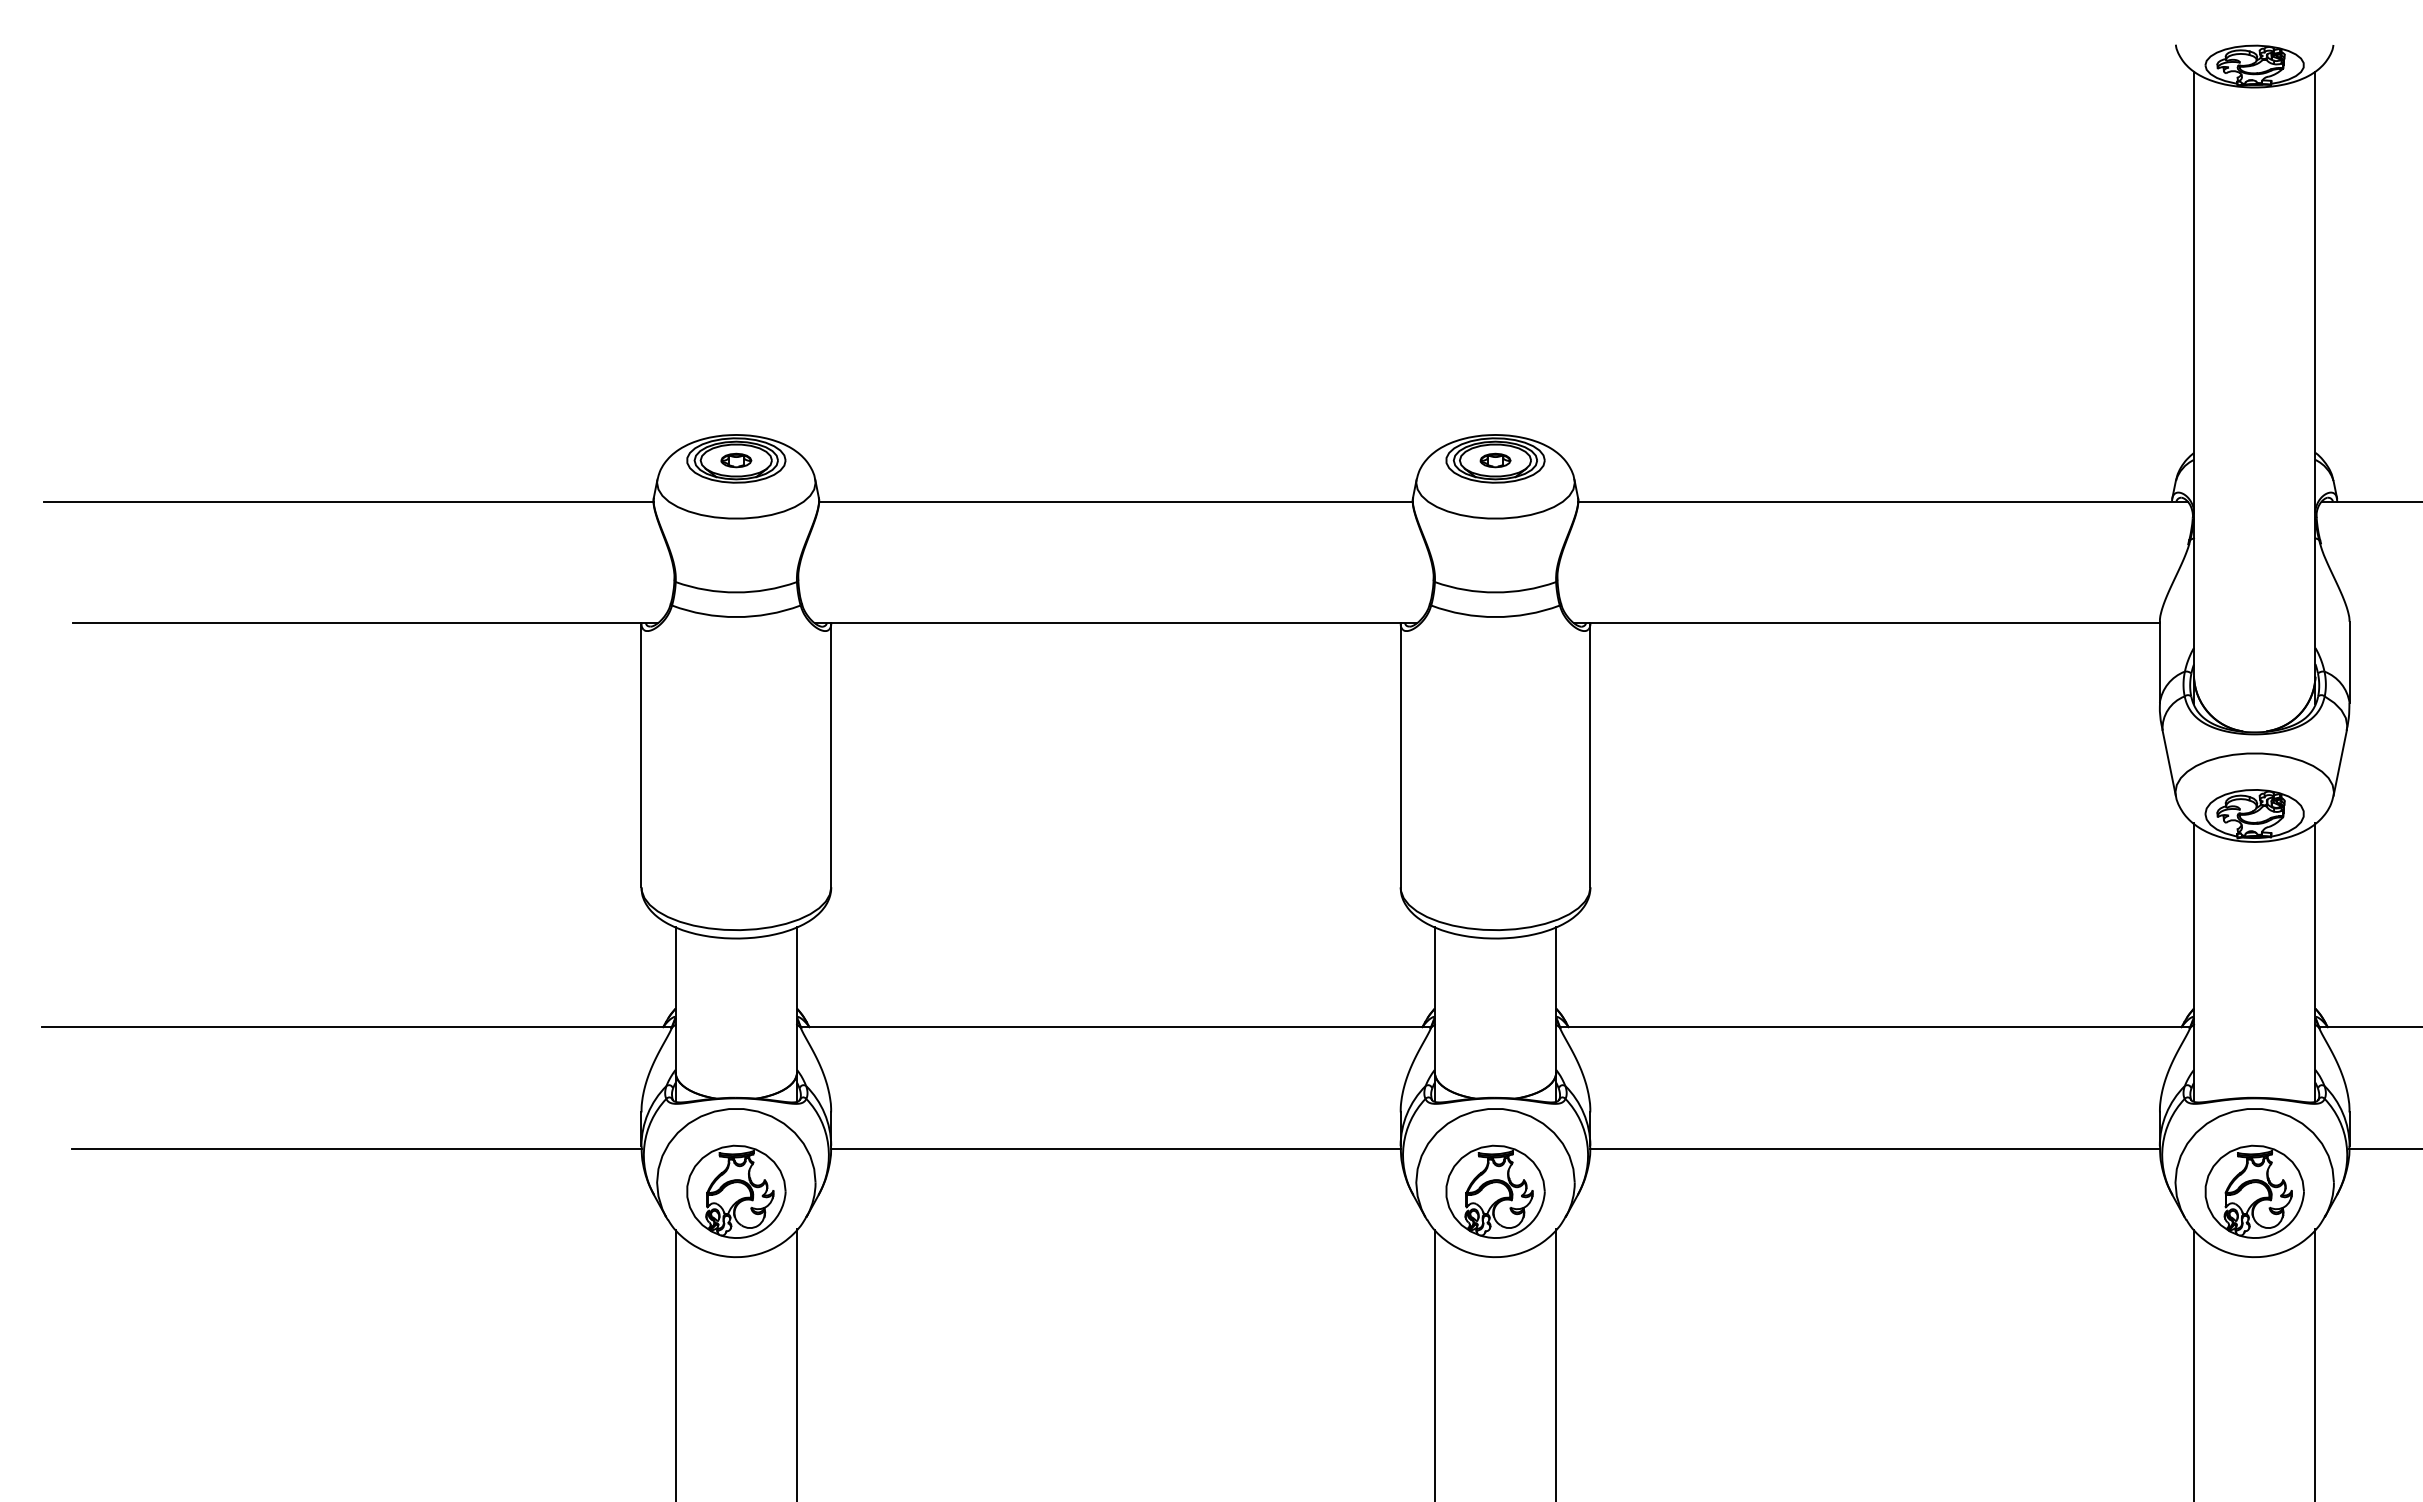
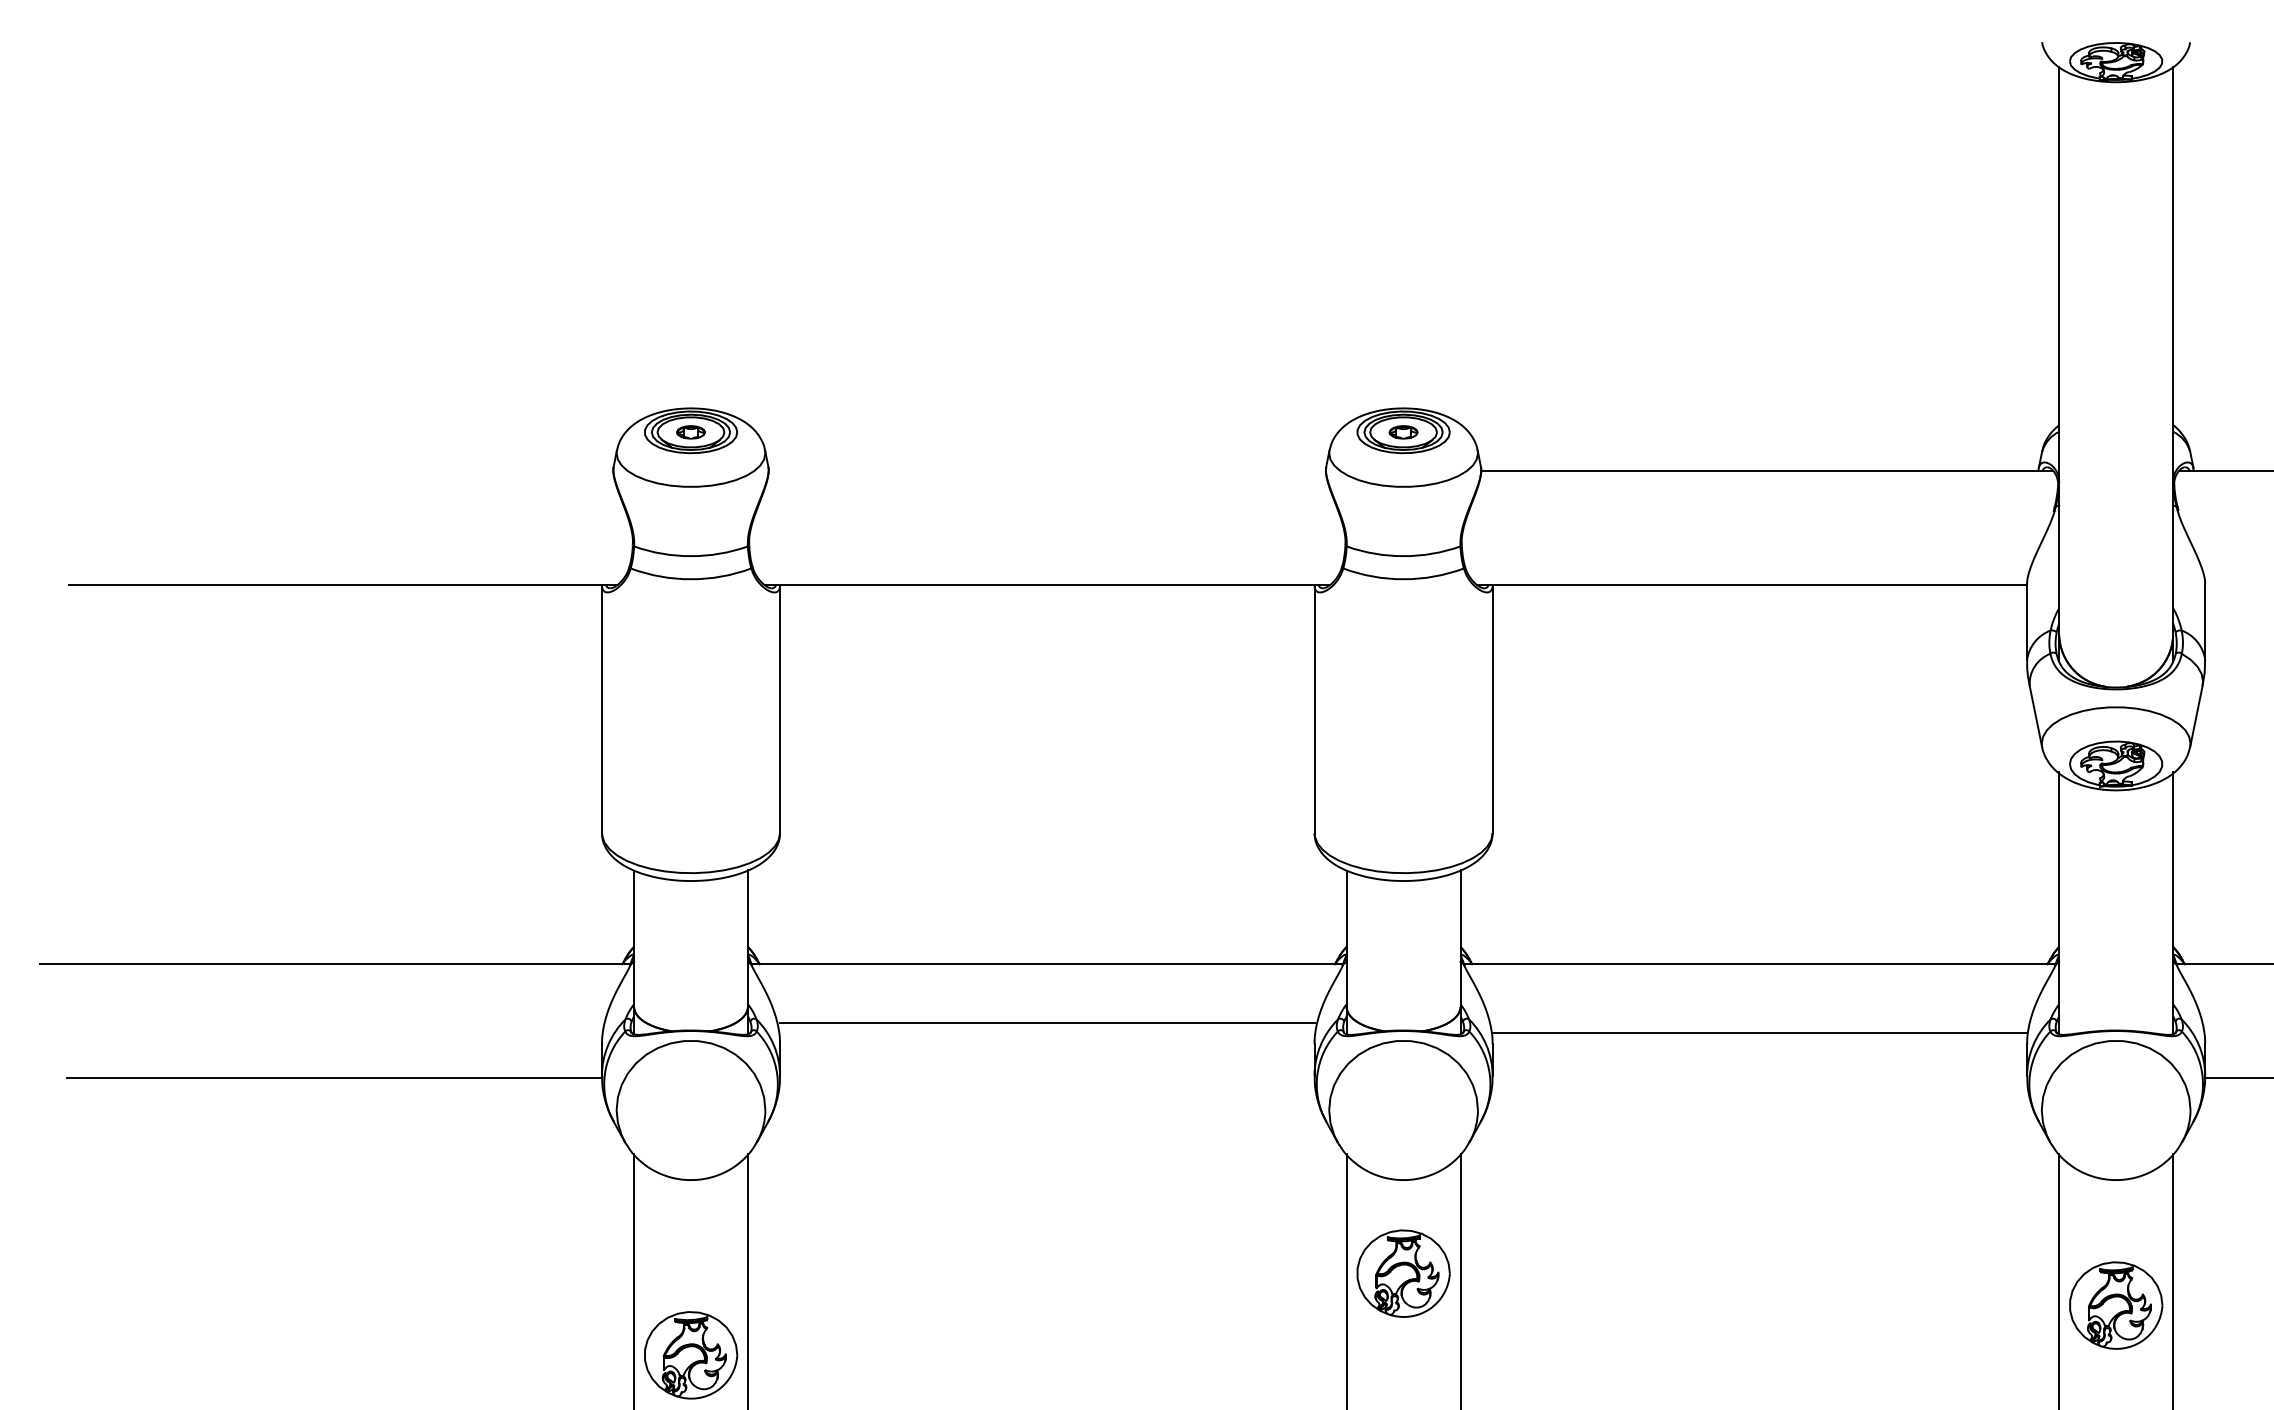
line: (348, 501) -> (326, 470), removed
line: (1115, 501) -> (1046, 470), removed
line: (1115, 1148) -> (1046, 1022), moved
line: (1875, 1148) -> (1760, 1033), moved
part: (736, 1191) -> (691, 1354), moved
part: (1495, 1191) -> (1403, 1273), moved
part: (2254, 1191) -> (2115, 1305), moved

